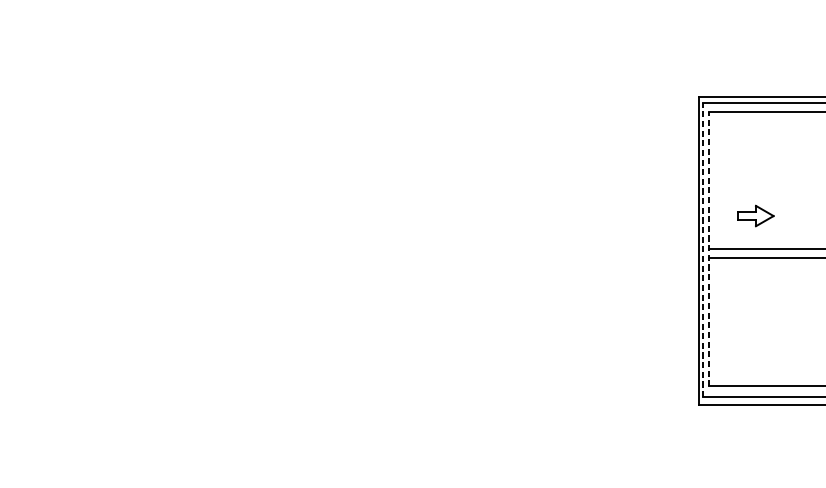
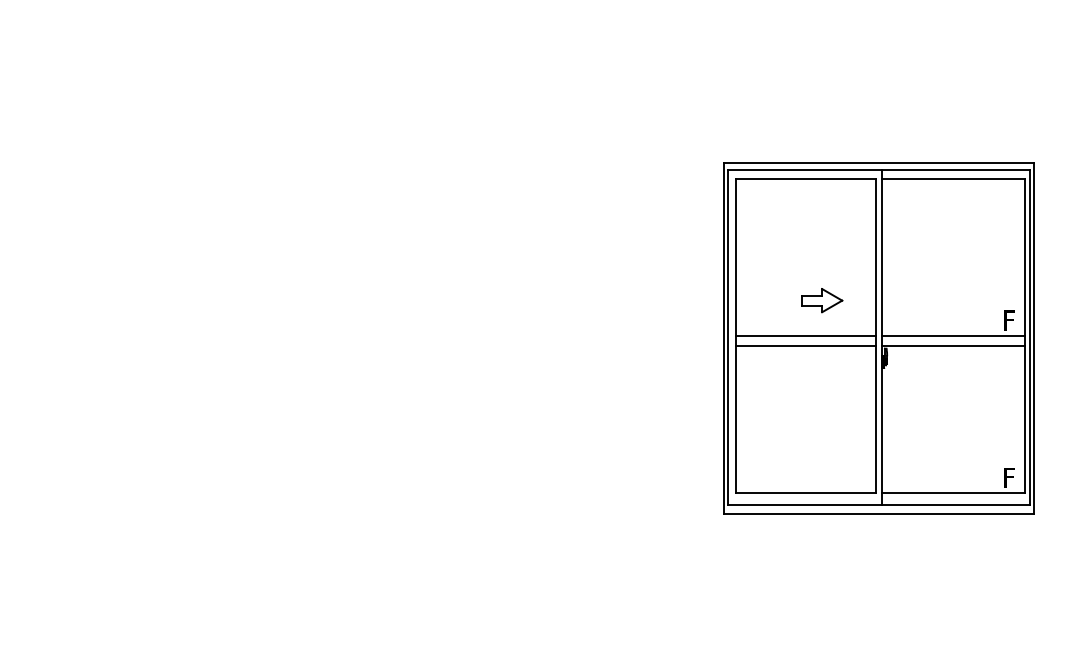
part: (756, 215) -> (822, 300), moved
line: (708, 249) -> (735, 336), dashed -> solid
line: (702, 250) -> (728, 337), dashed -> solid

